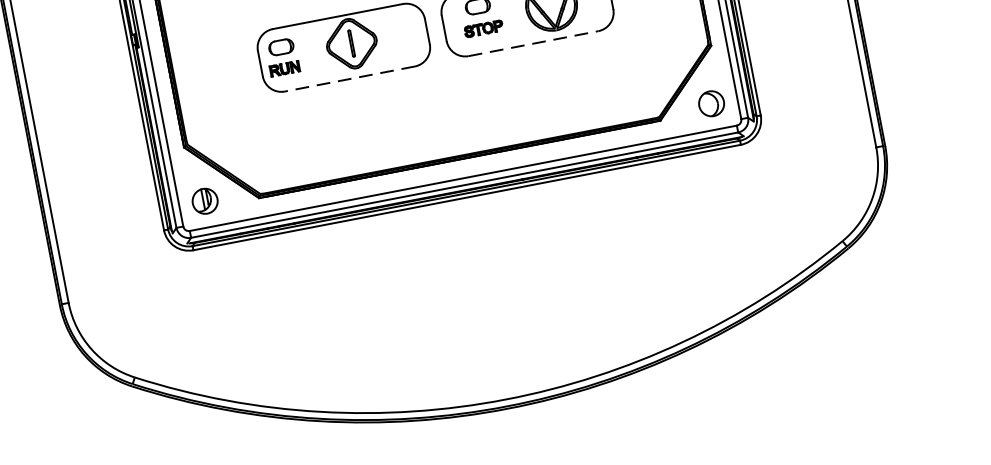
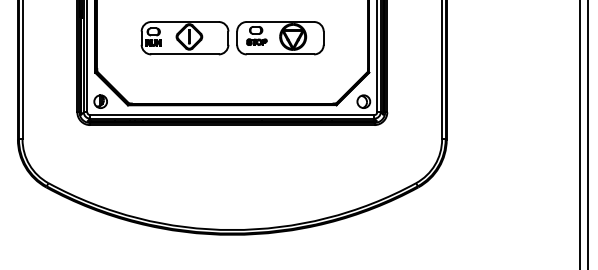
line: (533, 43) -> (280, 54), dashed -> solid
line: (350, 78) -> (185, 54), dashed -> solid

